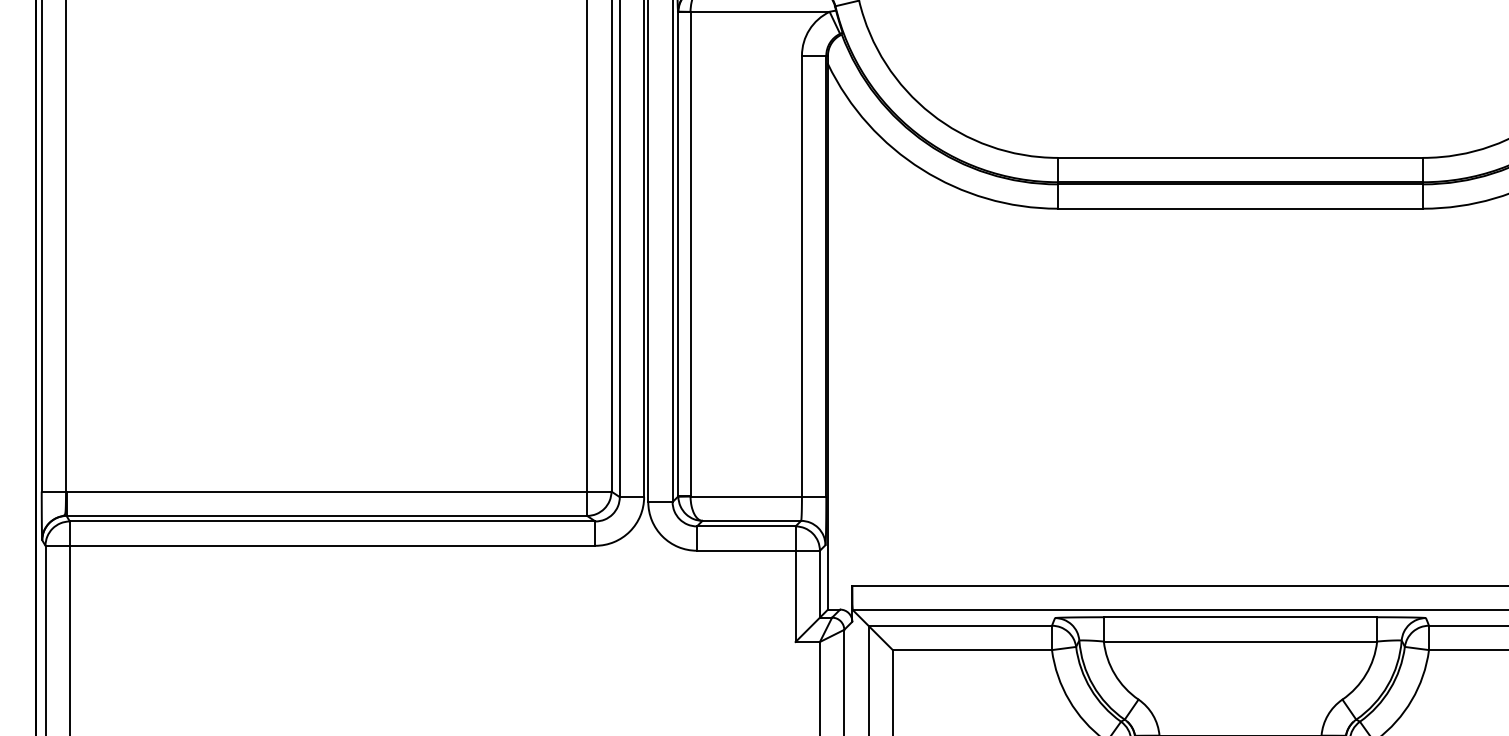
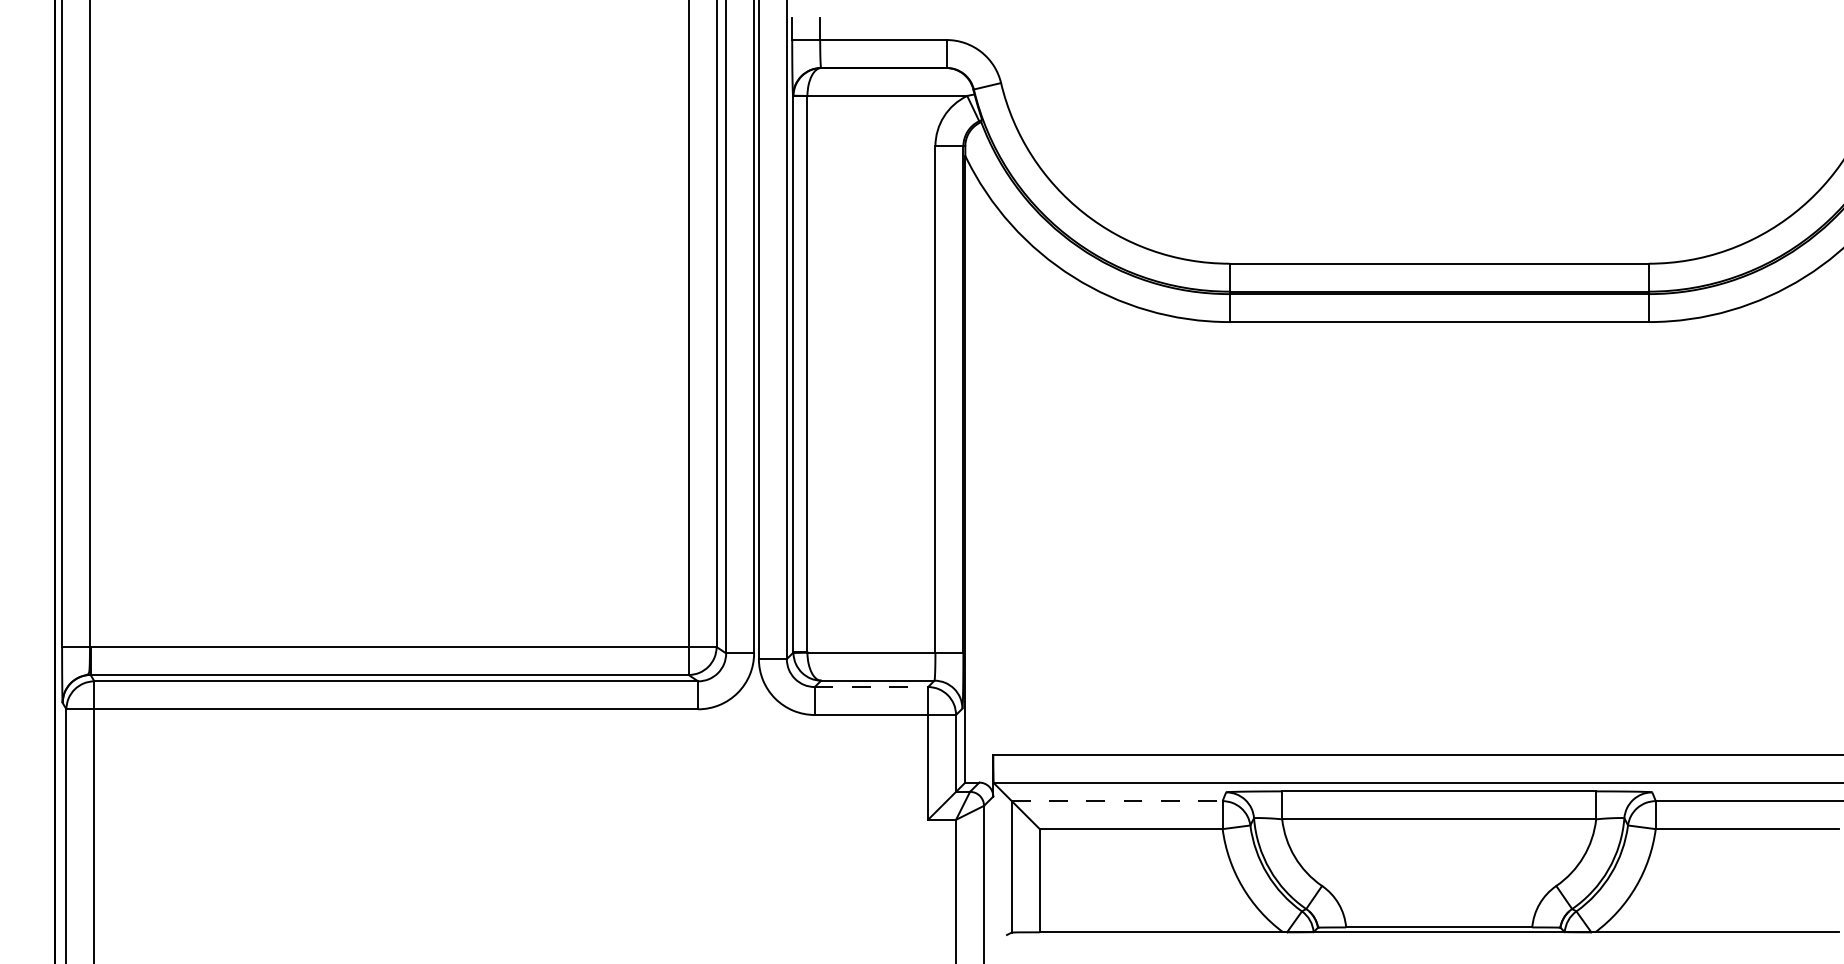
line: (746, 526) -> (871, 687), solid -> dashed
line: (960, 626) -> (1117, 801), solid -> dashed

